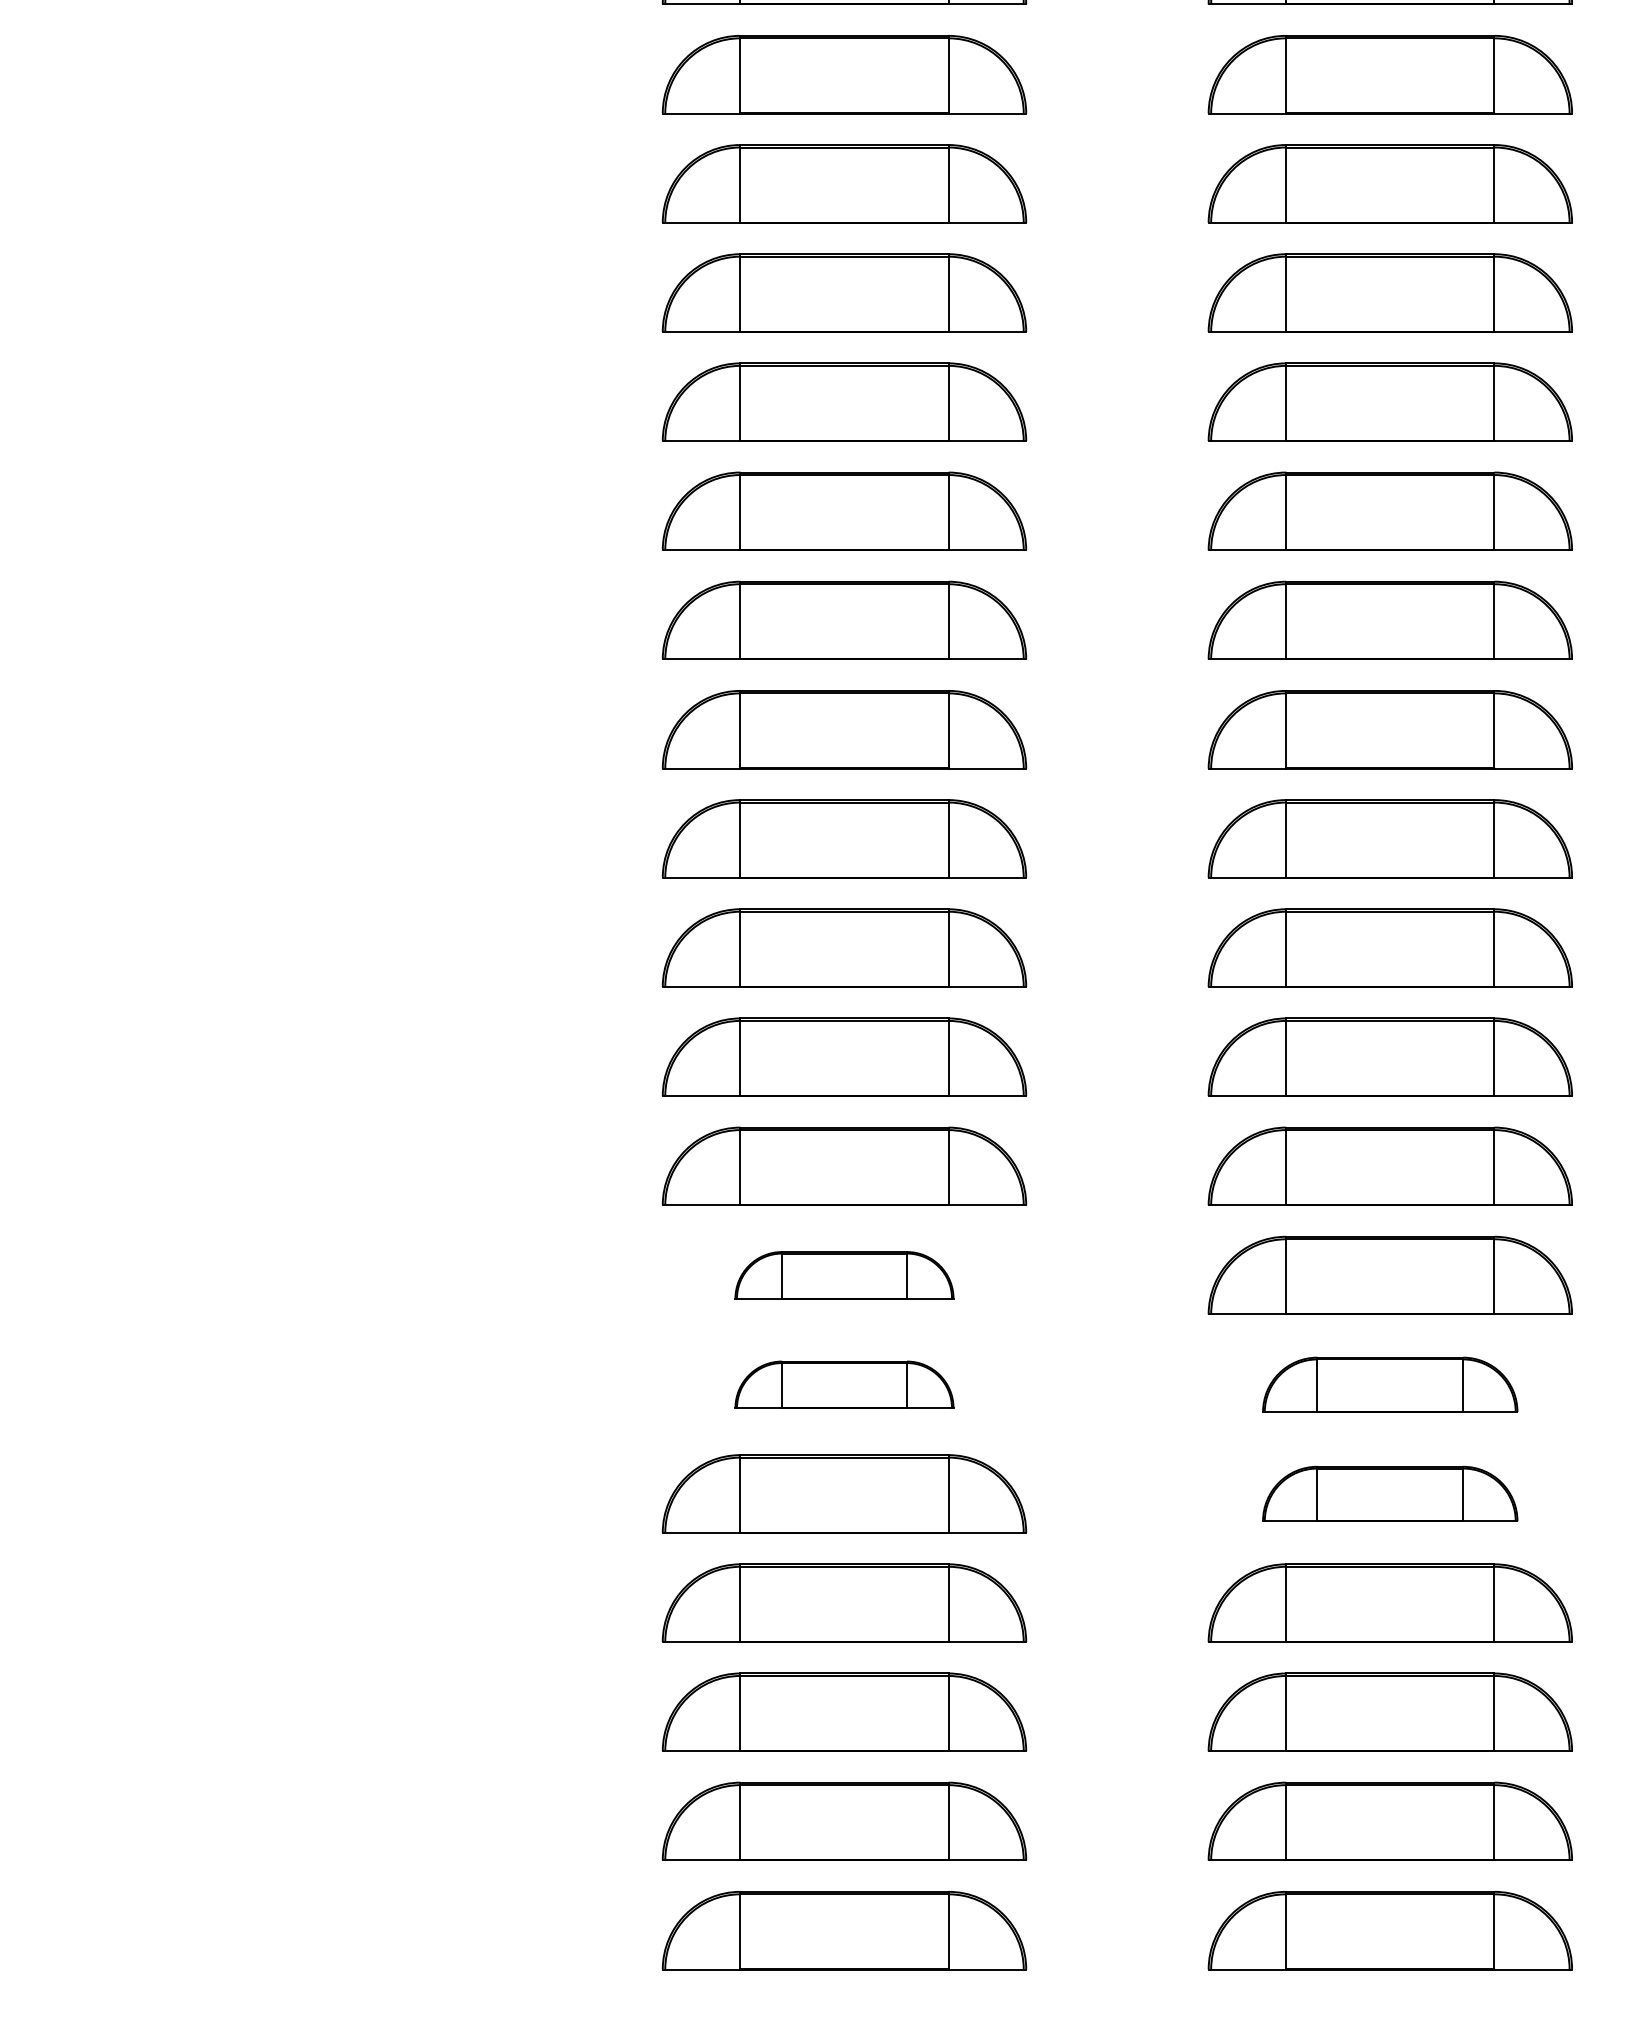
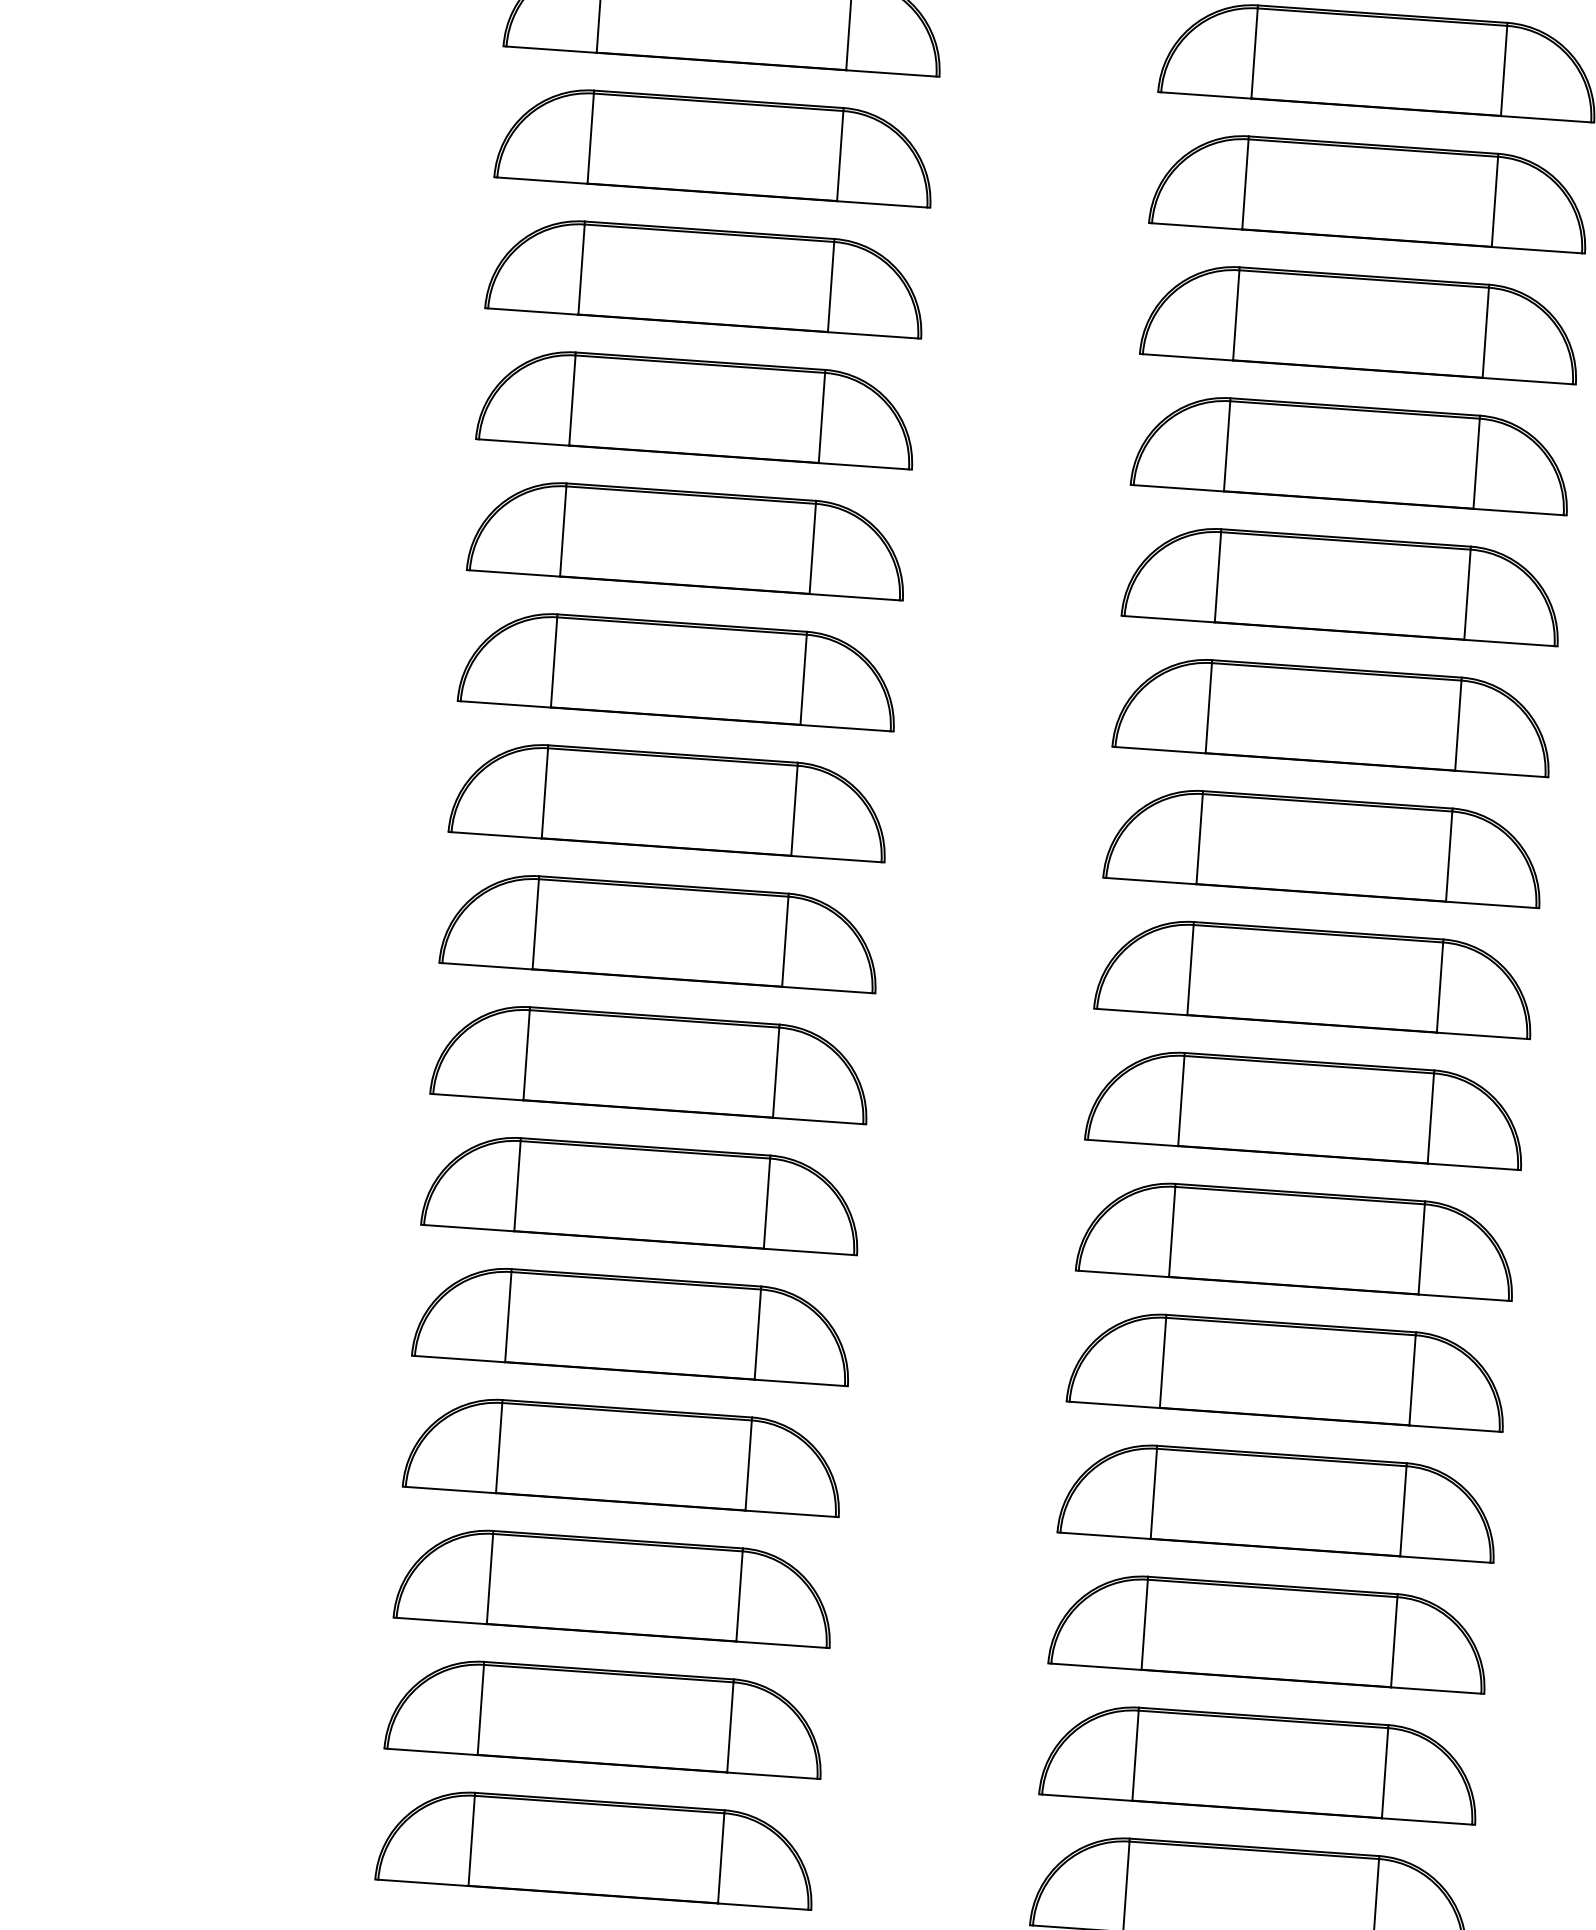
part: (844, 1274) -> (651, 1061), size x1.67
part: (844, 1384) -> (642, 1193), size x1.67
part: (1389, 1384) -> (1296, 1238), size x1.43
part: (1389, 1493) -> (1286, 1369), size x1.43

